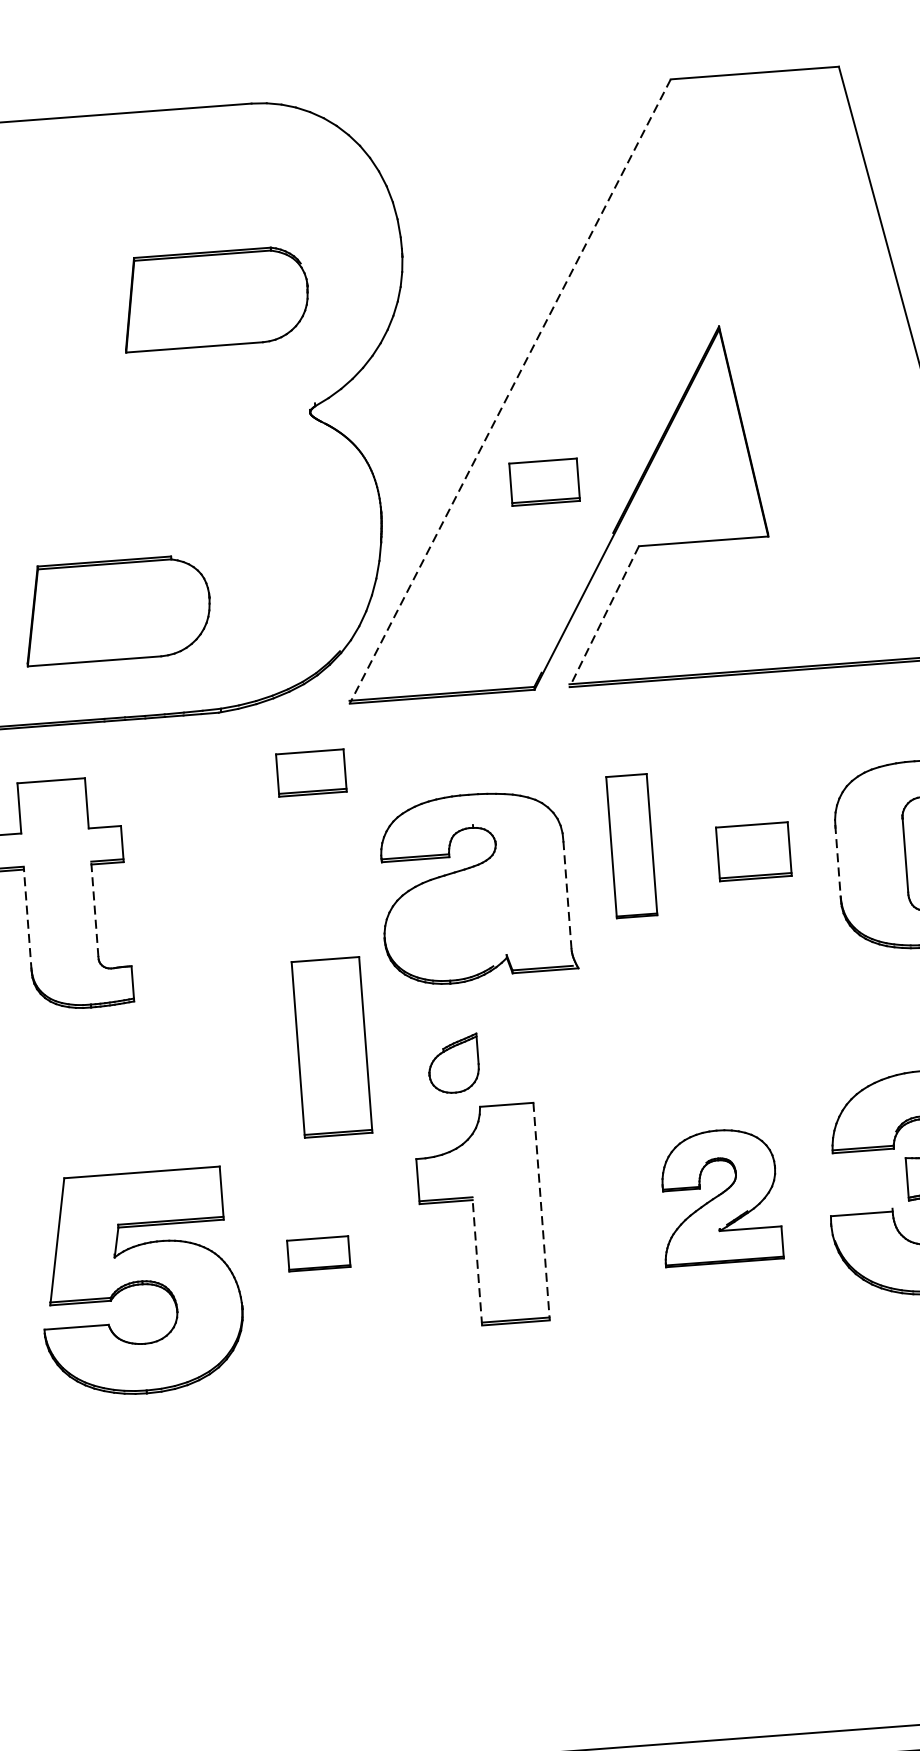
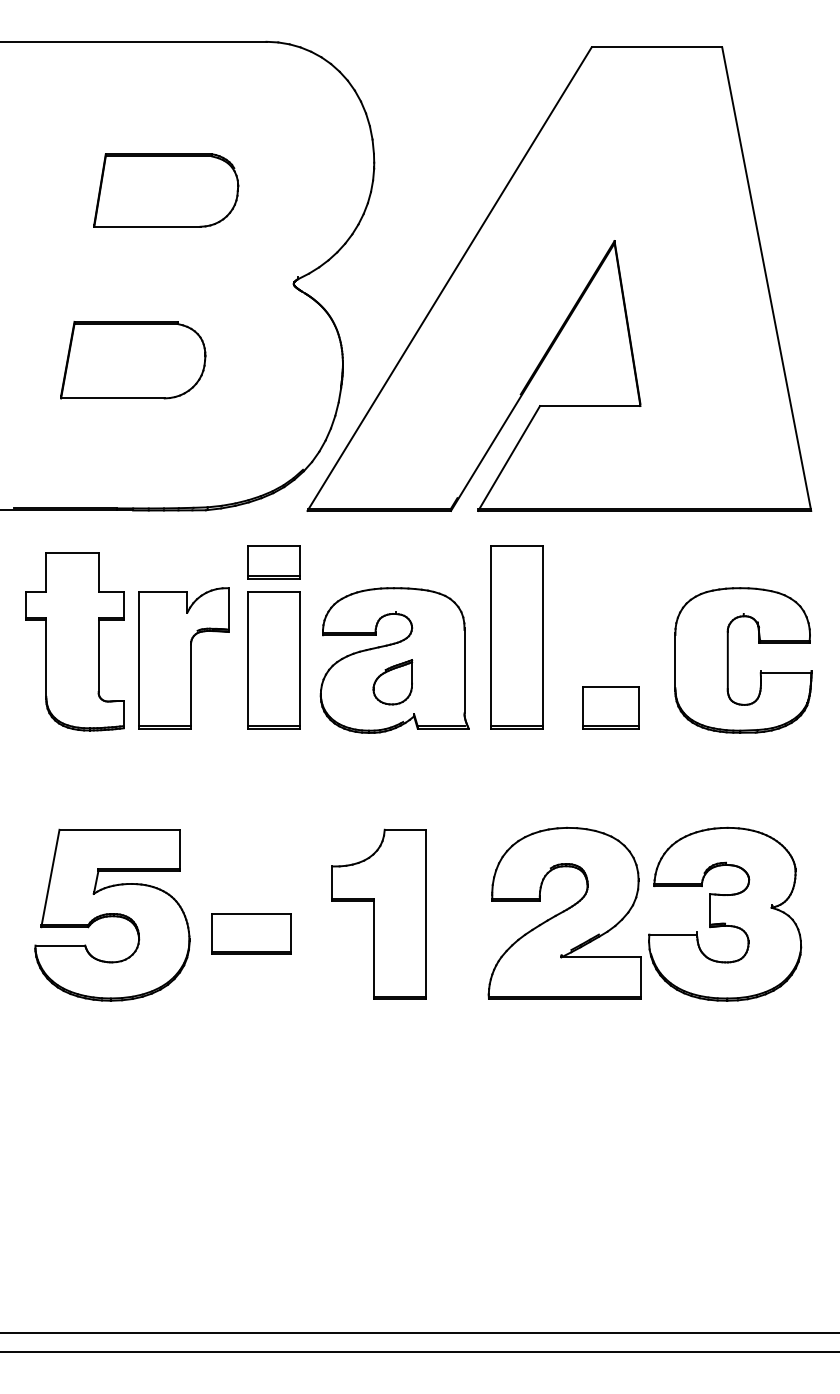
part: (215, 298) -> (166, 190), moved
line: (510, 391) -> (449, 279), dashed -> solid
part: (544, 482) -> (470, 351), removed
part: (117, 610) -> (133, 360), moved
line: (604, 616) -> (509, 458), dashed -> solid
part: (631, 846) -> (516, 637), size x1.67
part: (753, 851) -> (610, 707), moved
line: (838, 861) -> (675, 661), dashed -> solid
line: (567, 893) -> (464, 670), dashed -> solid
part: (204, 905) -> (183, 658), added
line: (94, 908) -> (98, 654), dashed -> solid
line: (27, 918) -> (46, 658), dashed -> solid
part: (331, 1047) -> (273, 660), moved
part: (453, 1064) -> (392, 682), moved
part: (719, 1195) -> (564, 912), size x1.67
line: (542, 1211) -> (426, 914), dashed -> solid
part: (318, 1253) -> (251, 933), size x1.67
line: (477, 1260) -> (373, 948), dashed -> solid
part: (140, 1282) -> (112, 914), moved

